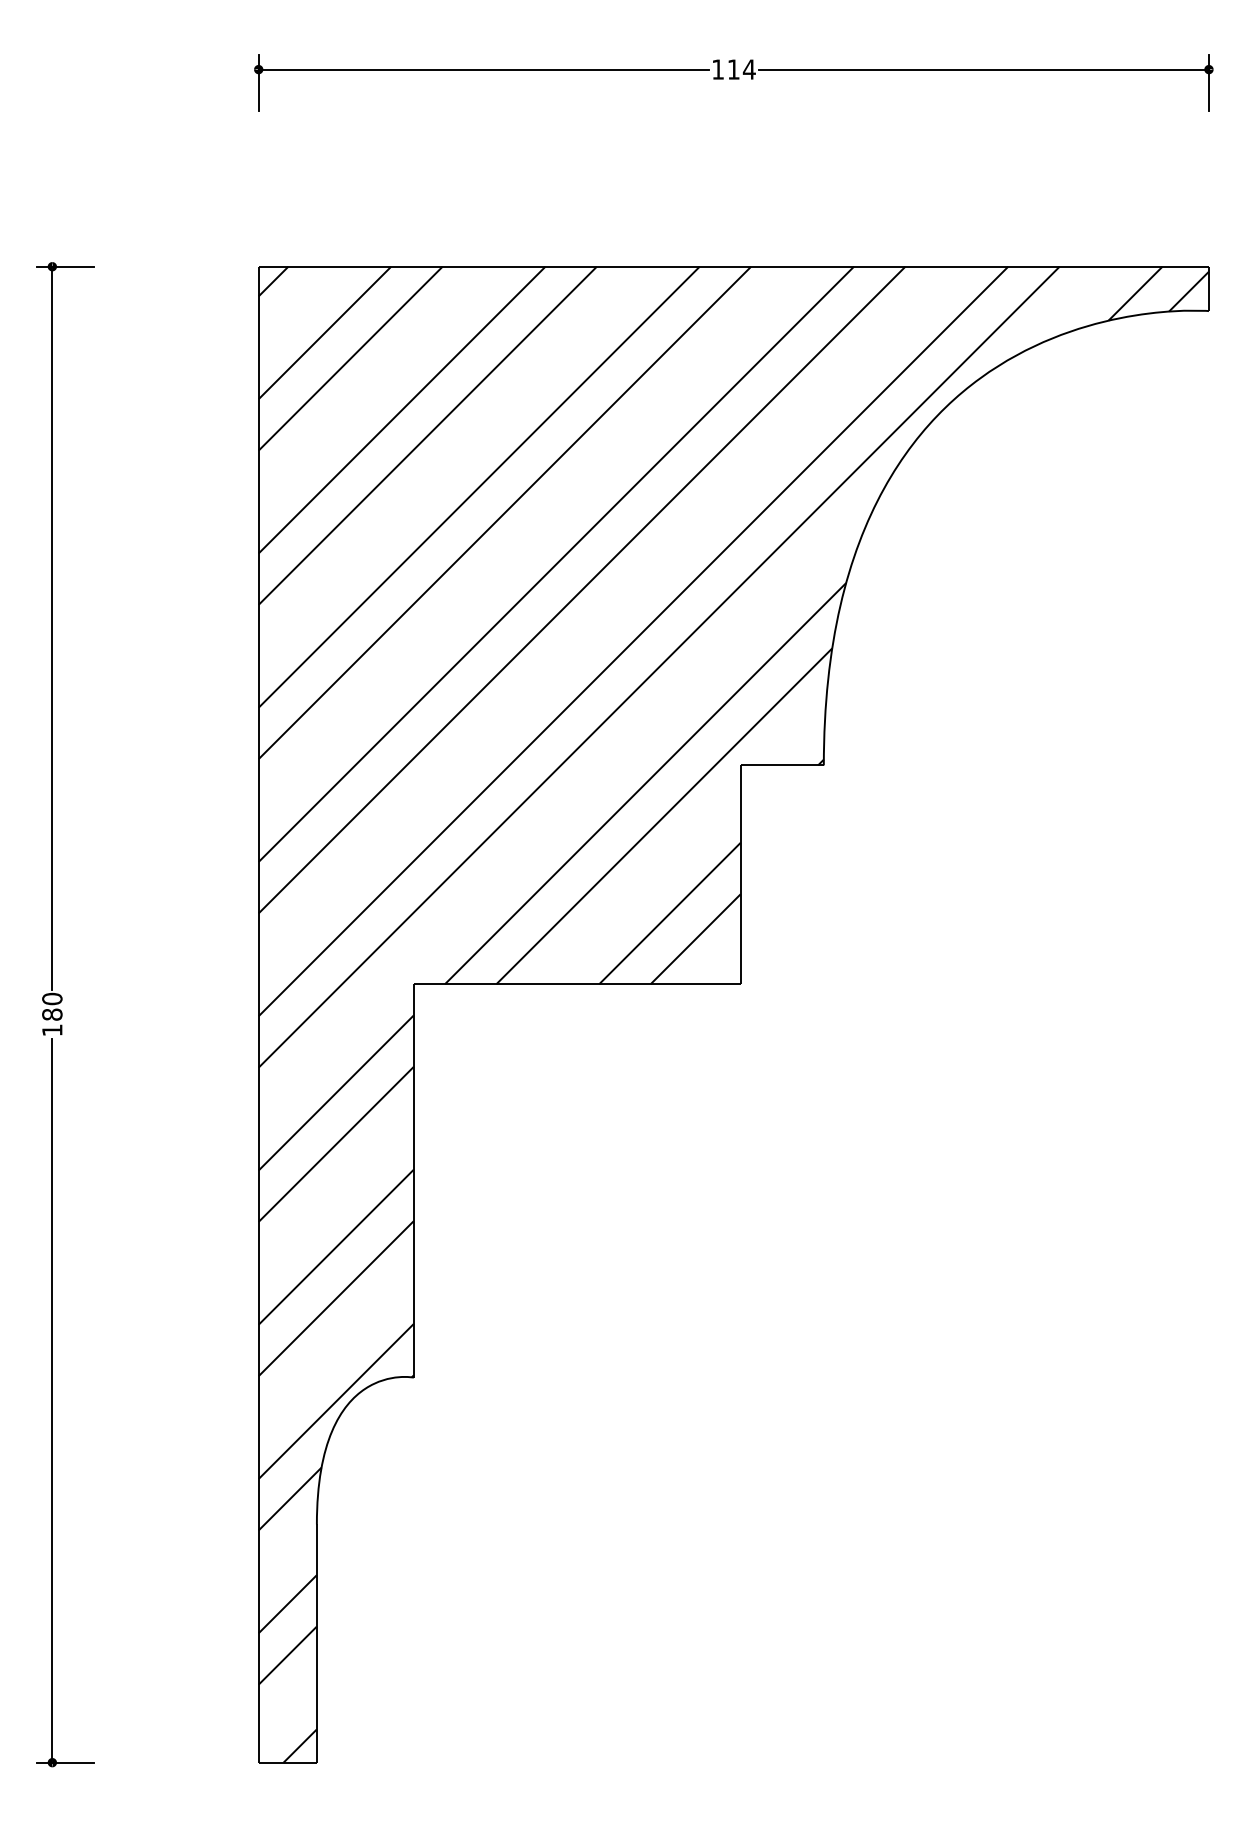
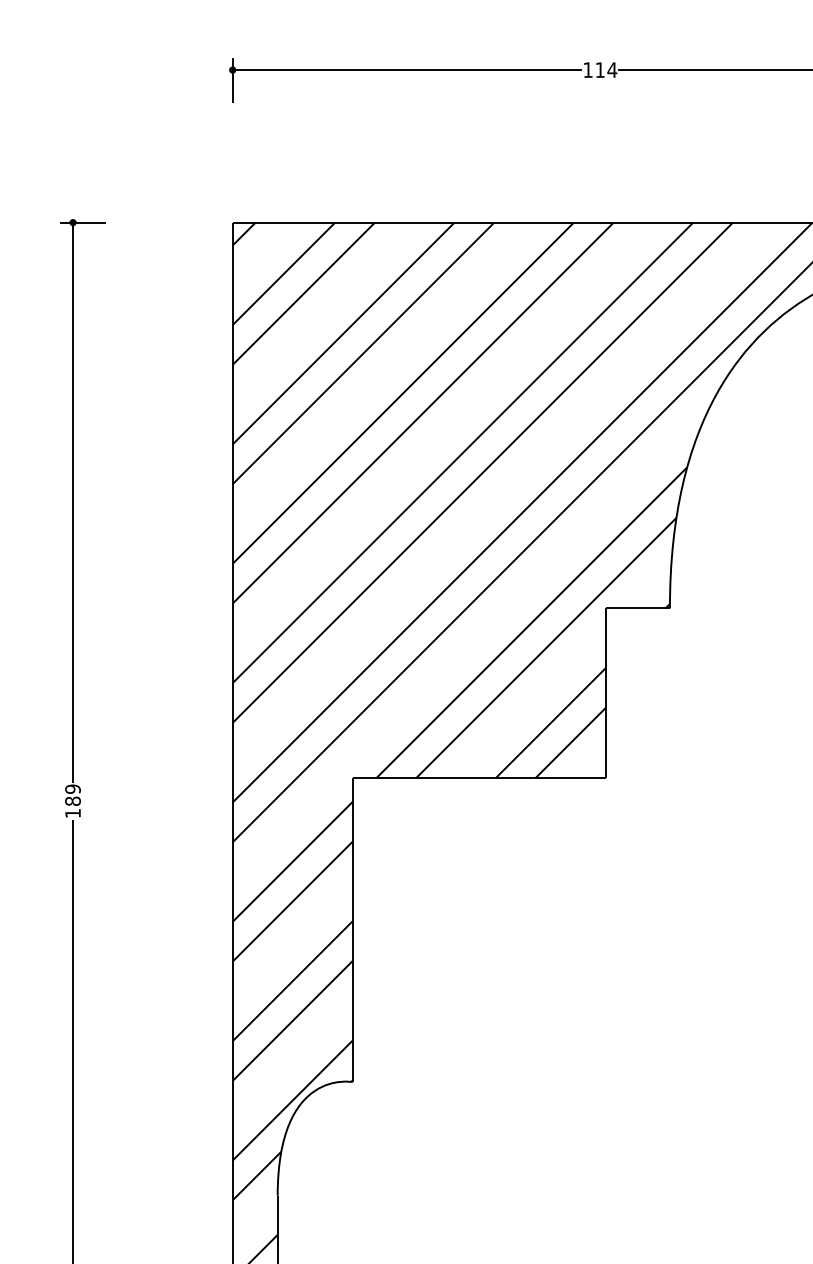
text: (52, 998) -> (73, 788), 180 -> 189

